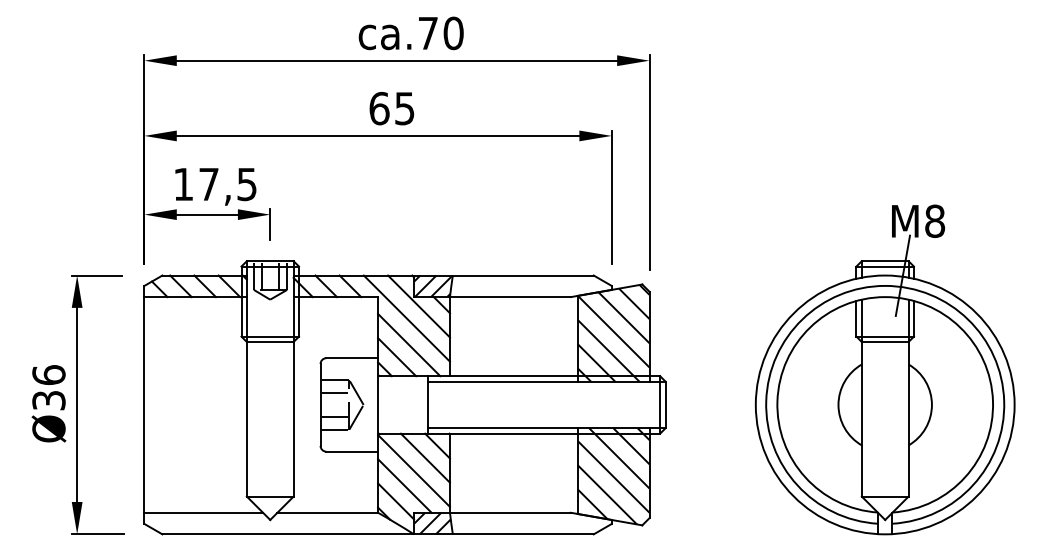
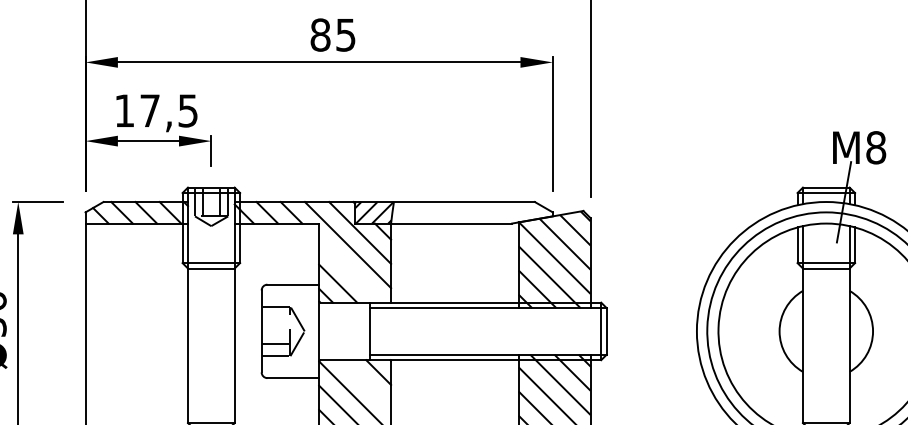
text: (379, 108) -> (320, 34), 65 -> 85
line: (409, 344) -> (350, 270), removed
line: (334, 392) -> (275, 318), removed
line: (424, 457) -> (365, 383), removed

